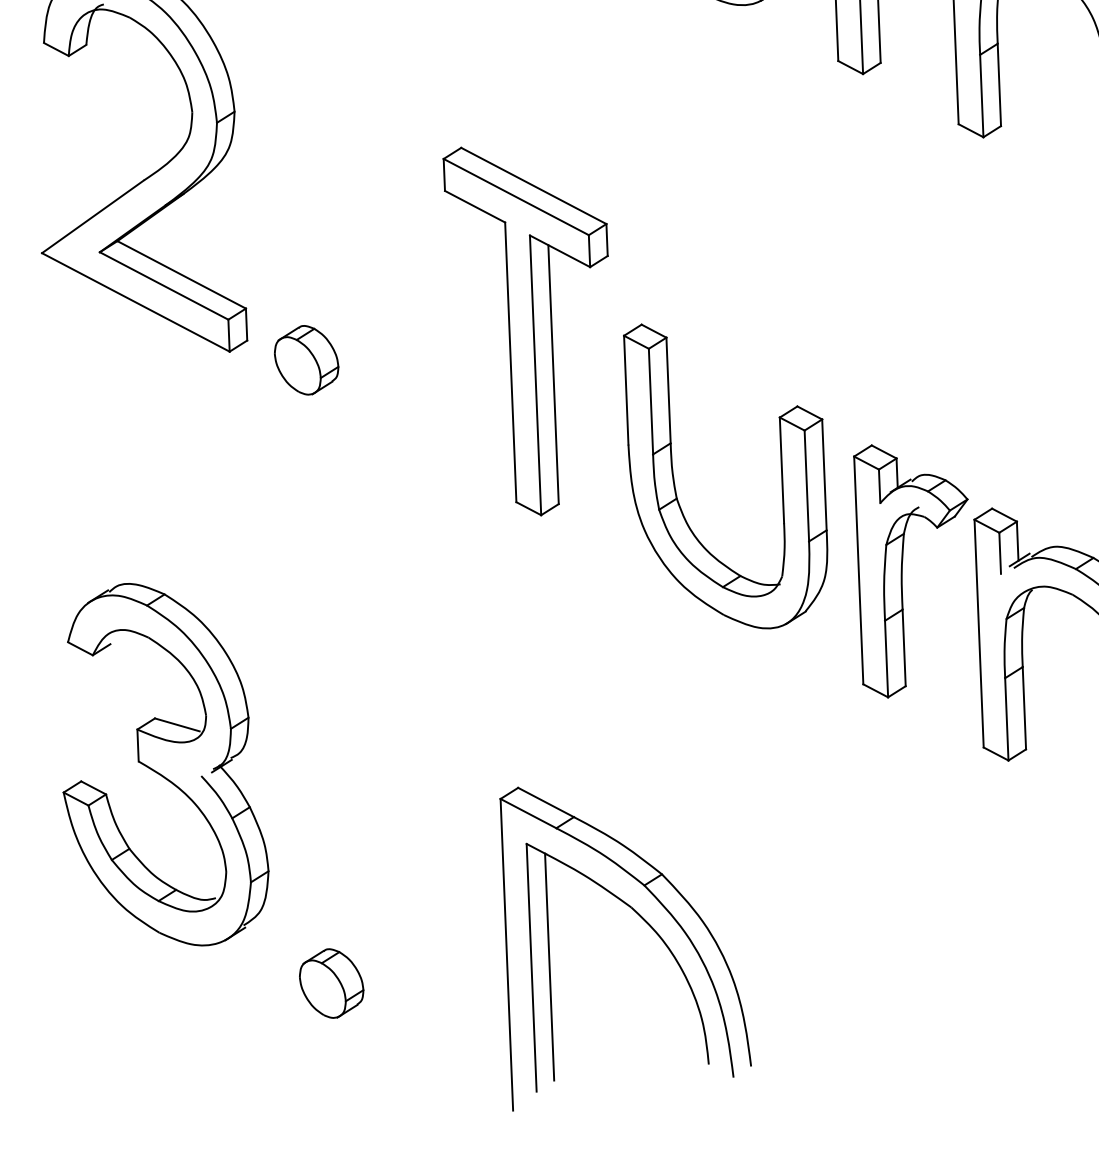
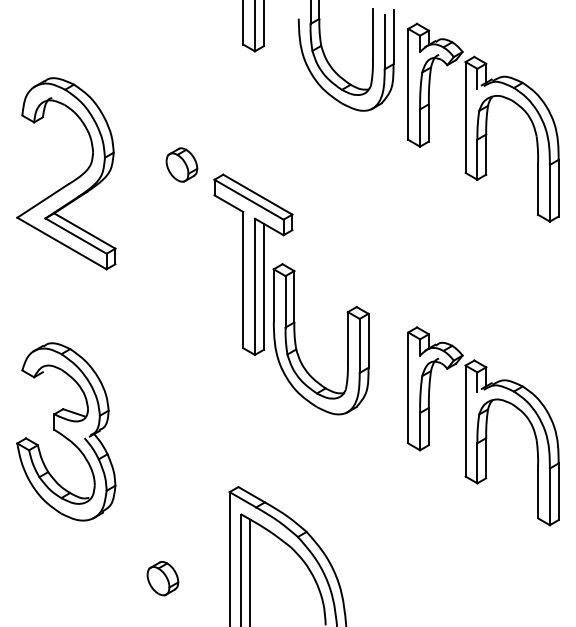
part: (305, 359) -> (181, 164), moved
part: (676, 482) -> (296, 341), moved
part: (163, 763) -> (66, 431), moved
part: (330, 983) -> (162, 578), moved

